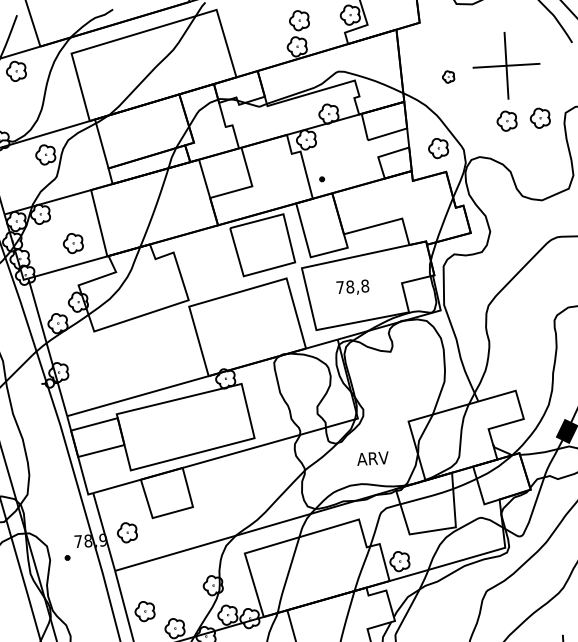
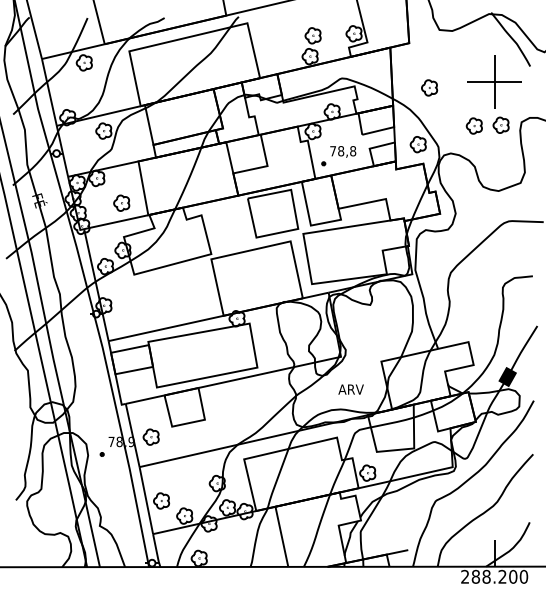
part: (506, 65) -> (494, 81), moved
part: (448, 76) -> (429, 87), size x1.67
text: (353, 287) -> (343, 151), moved

